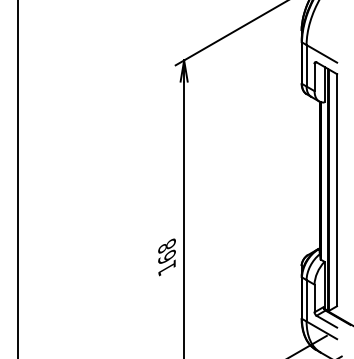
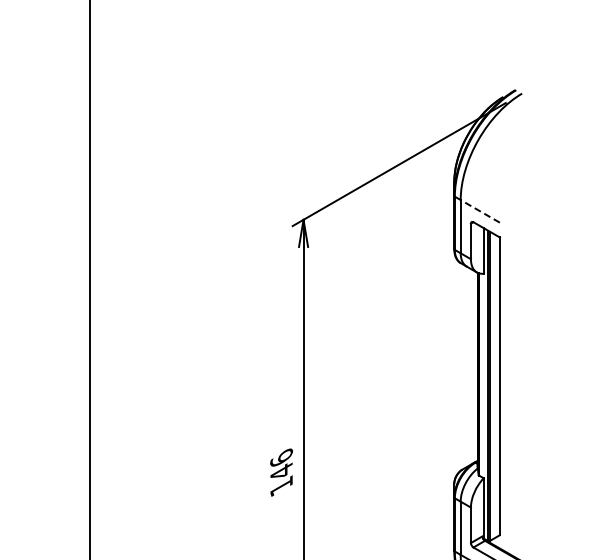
line: (322, 53) -> (480, 211), solid -> dashed
text: (166, 251) -> (281, 464), 168 -> 146

